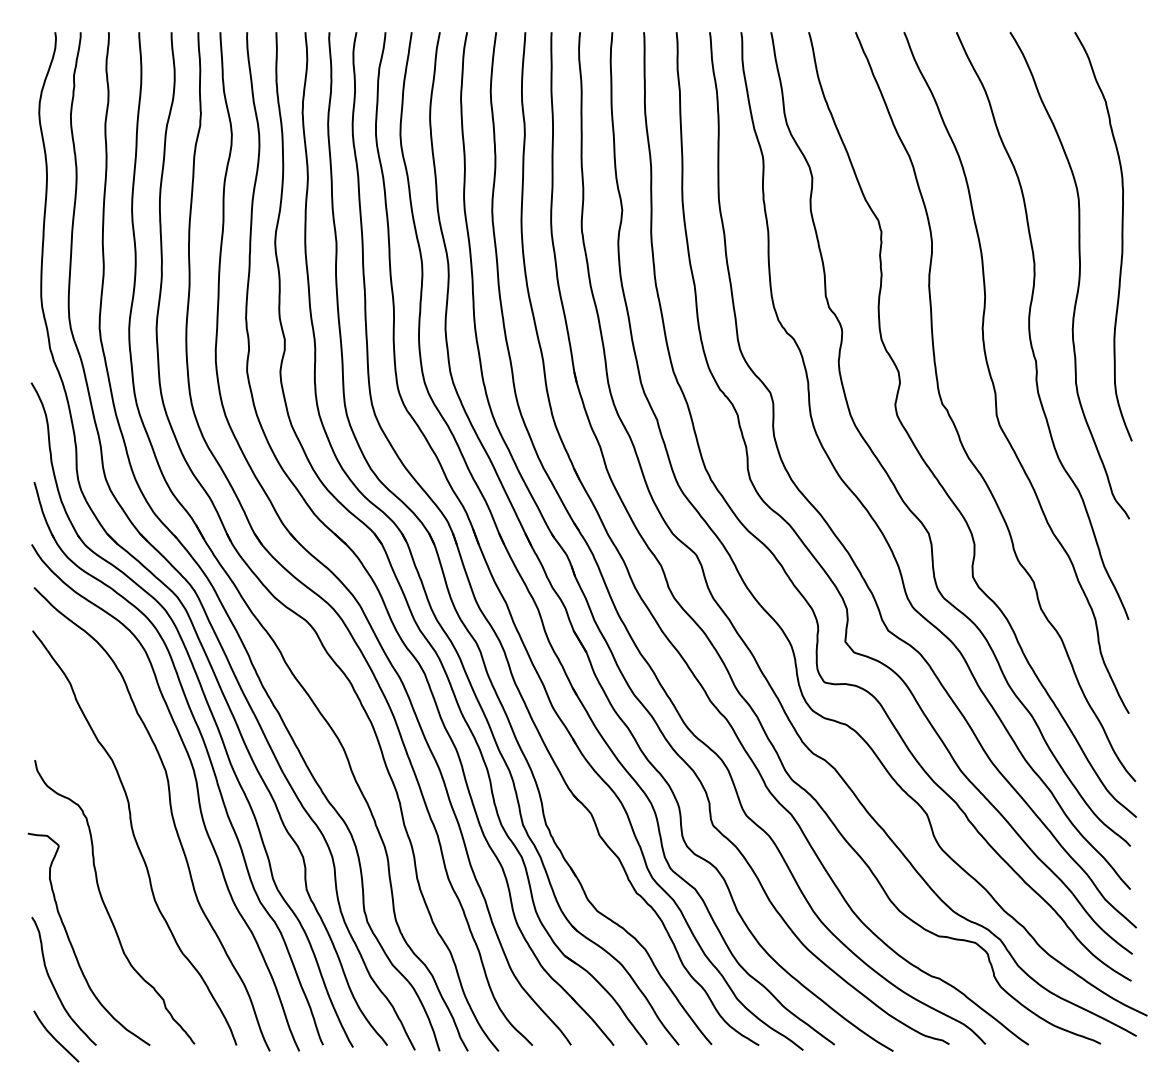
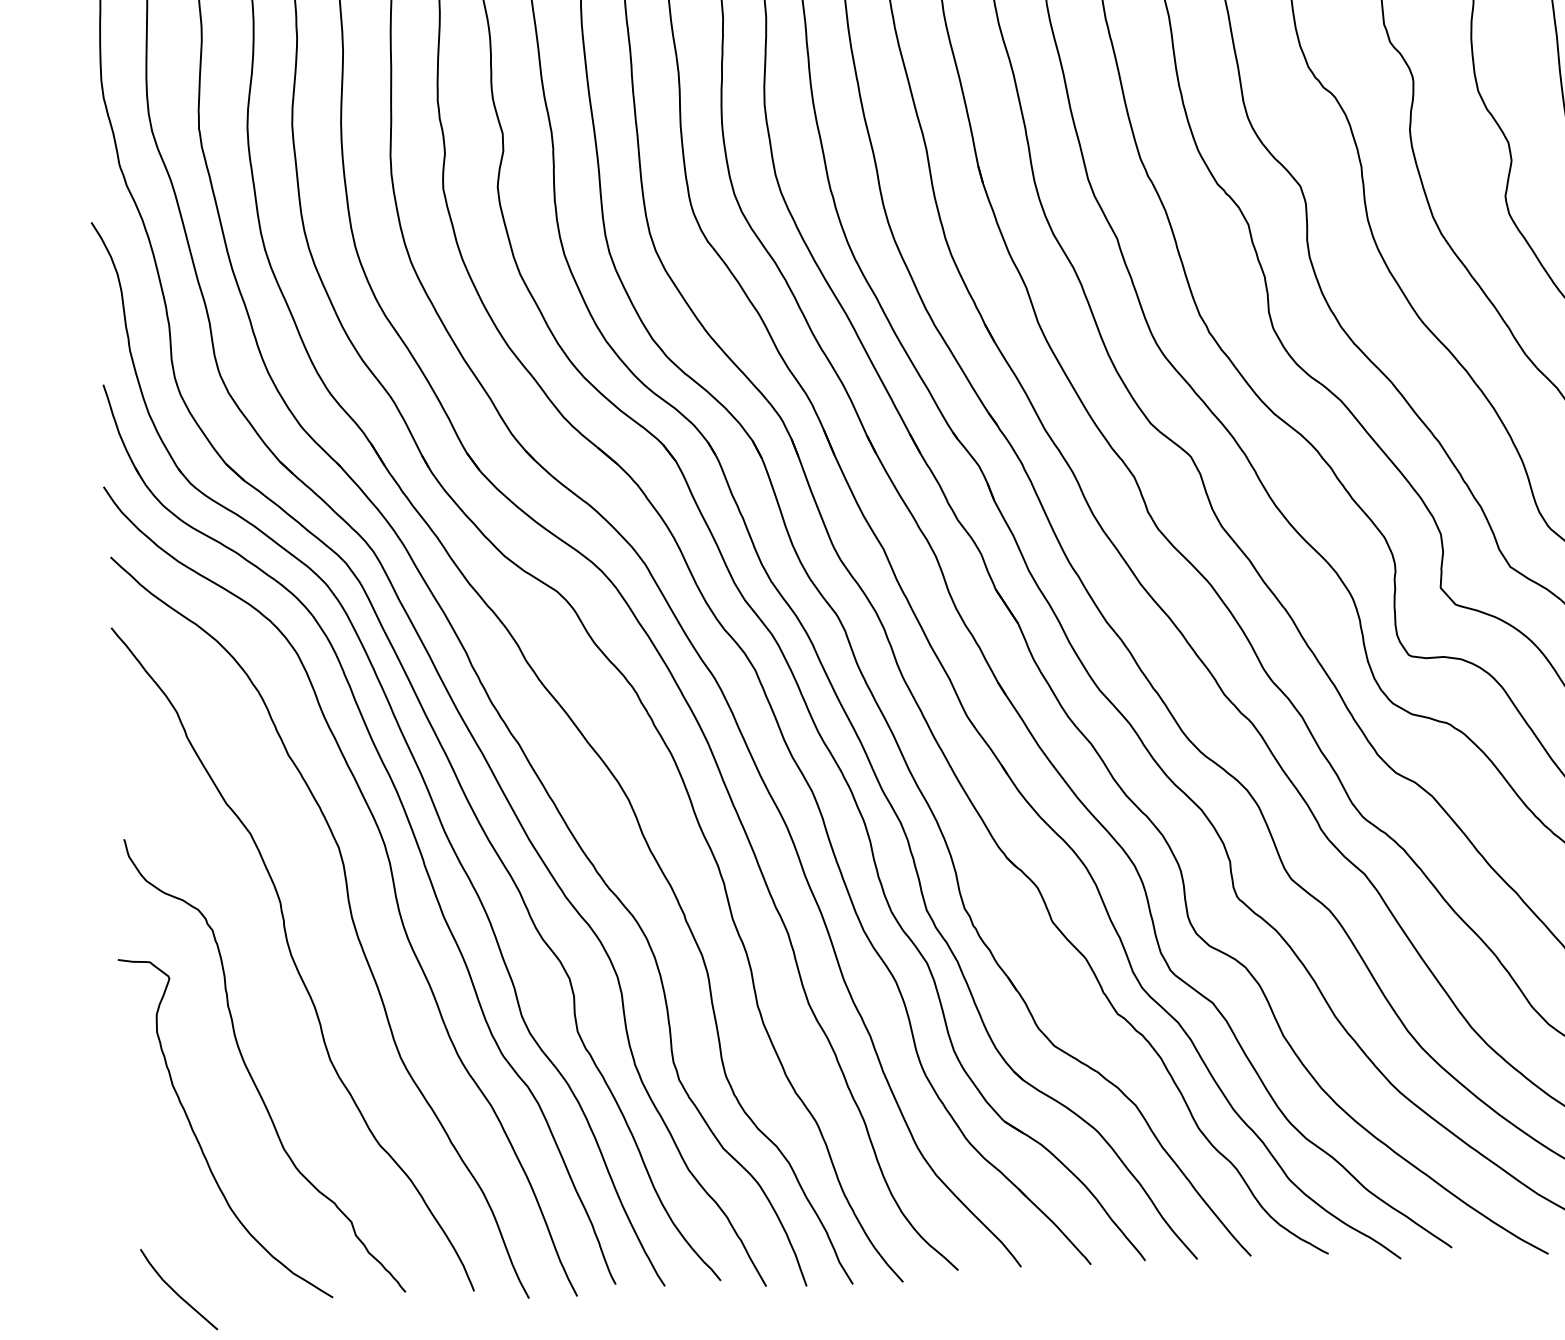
curve: (54, 985) -> (172, 1206), removed

